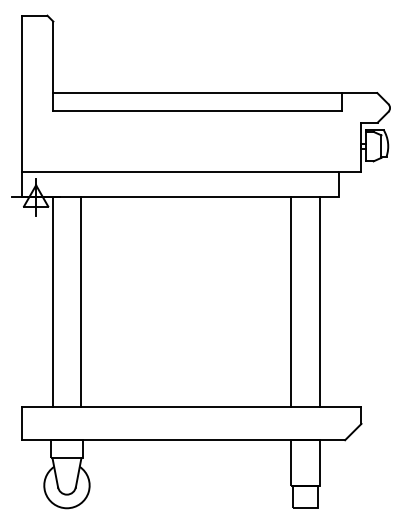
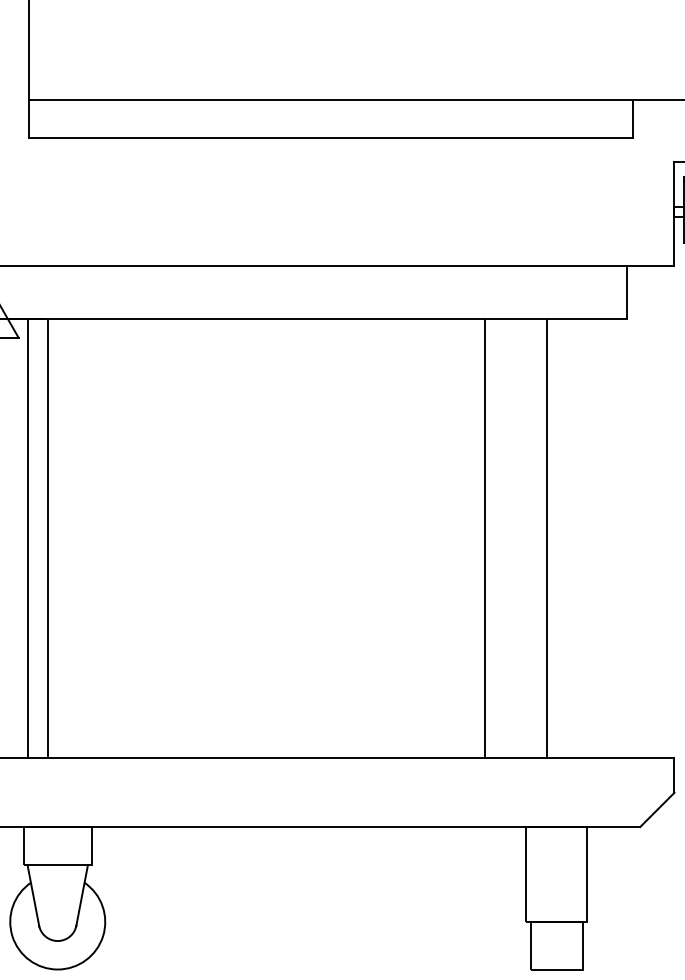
line: (81, 302) -> (48, 538), moved
line: (290, 302) -> (483, 538), moved
line: (319, 302) -> (546, 538), moved

